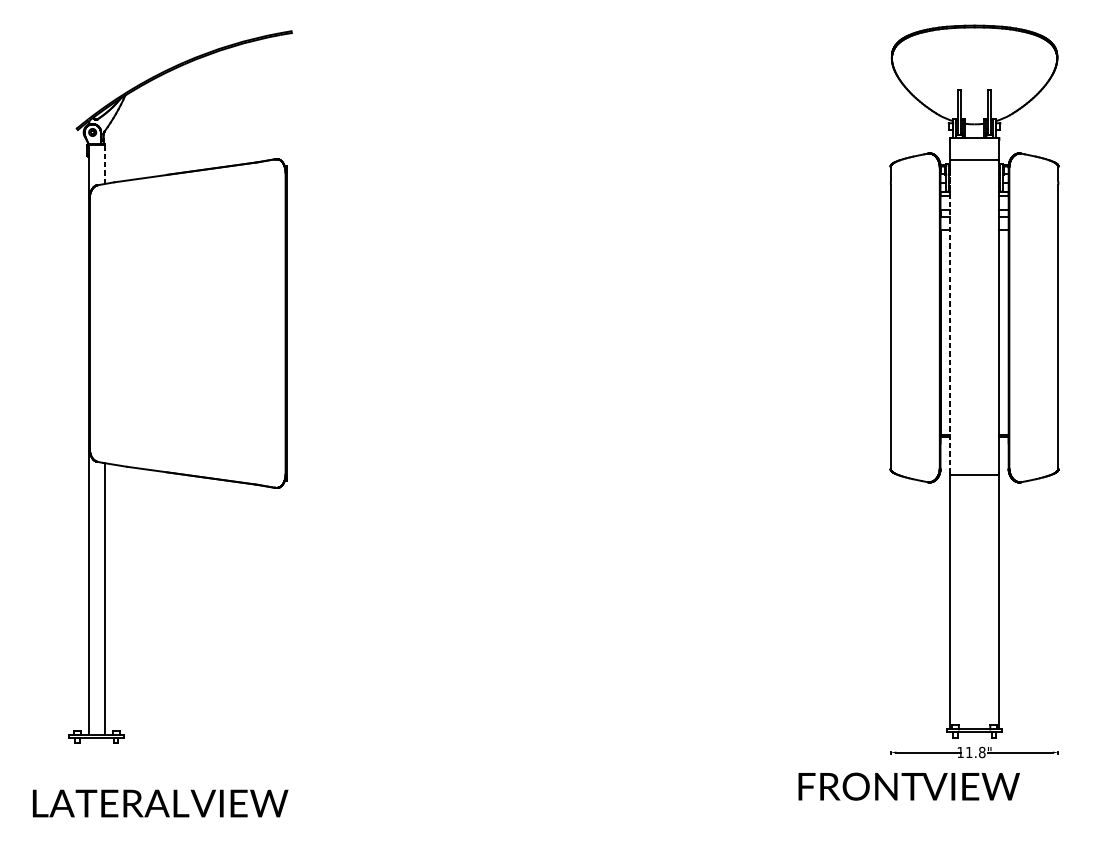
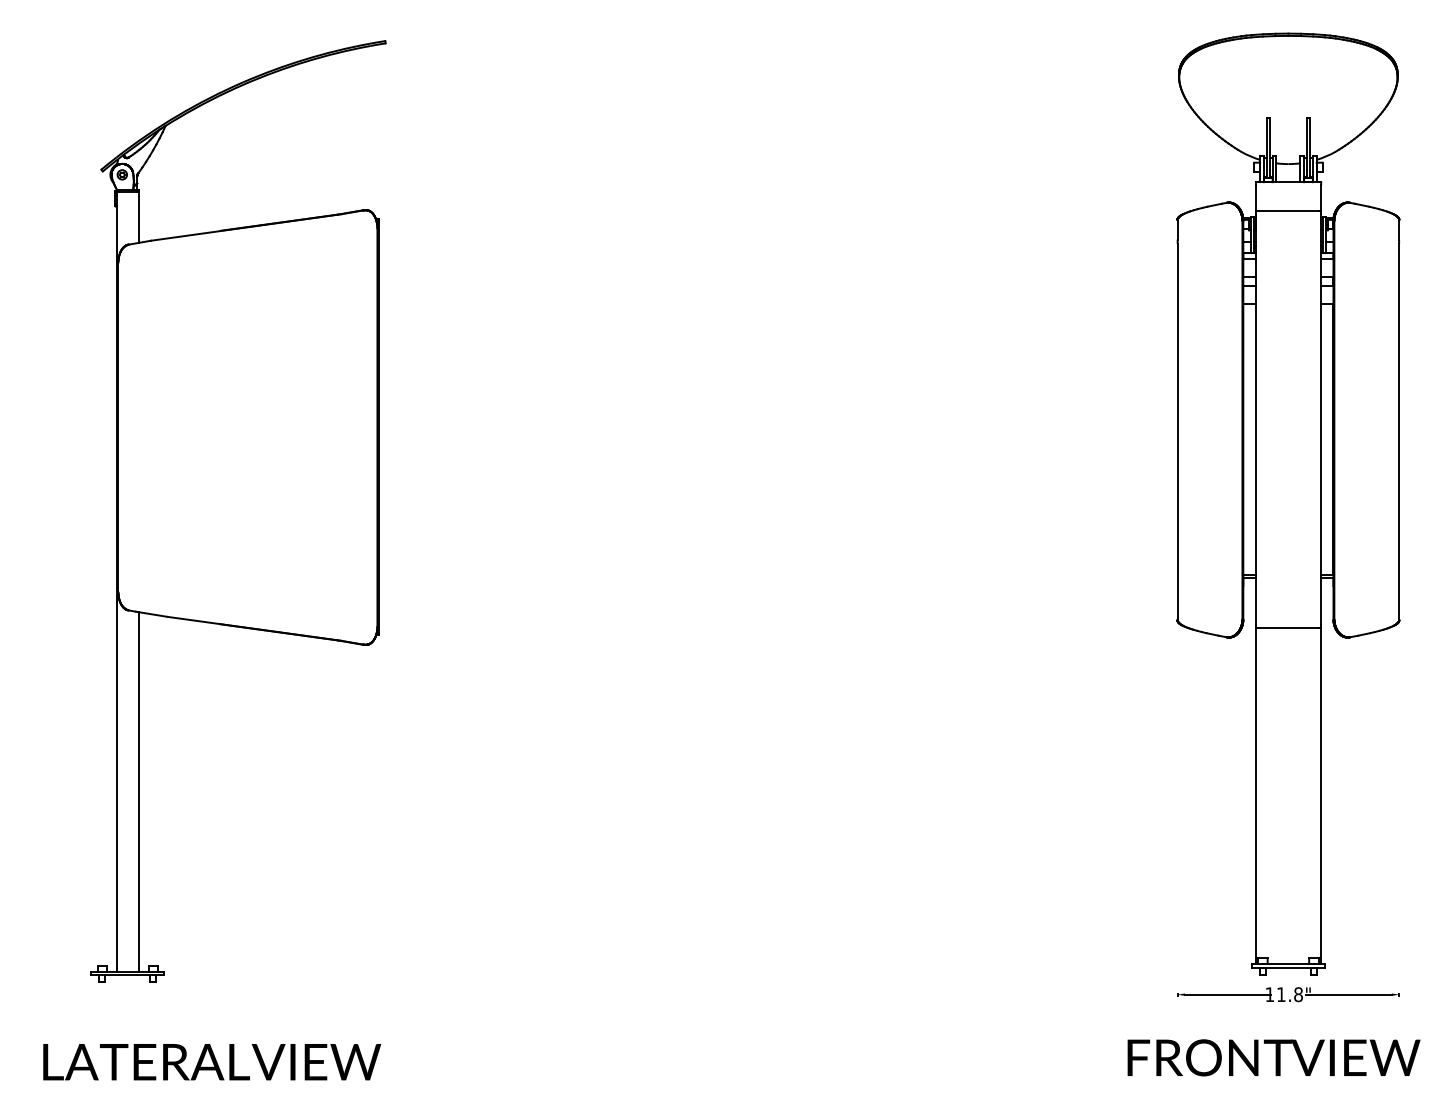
line: (104, 163) -> (138, 216), dashed -> solid
line: (949, 317) -> (1255, 419), dashed -> solid
text: (908, 786) -> (1273, 1057), moved

